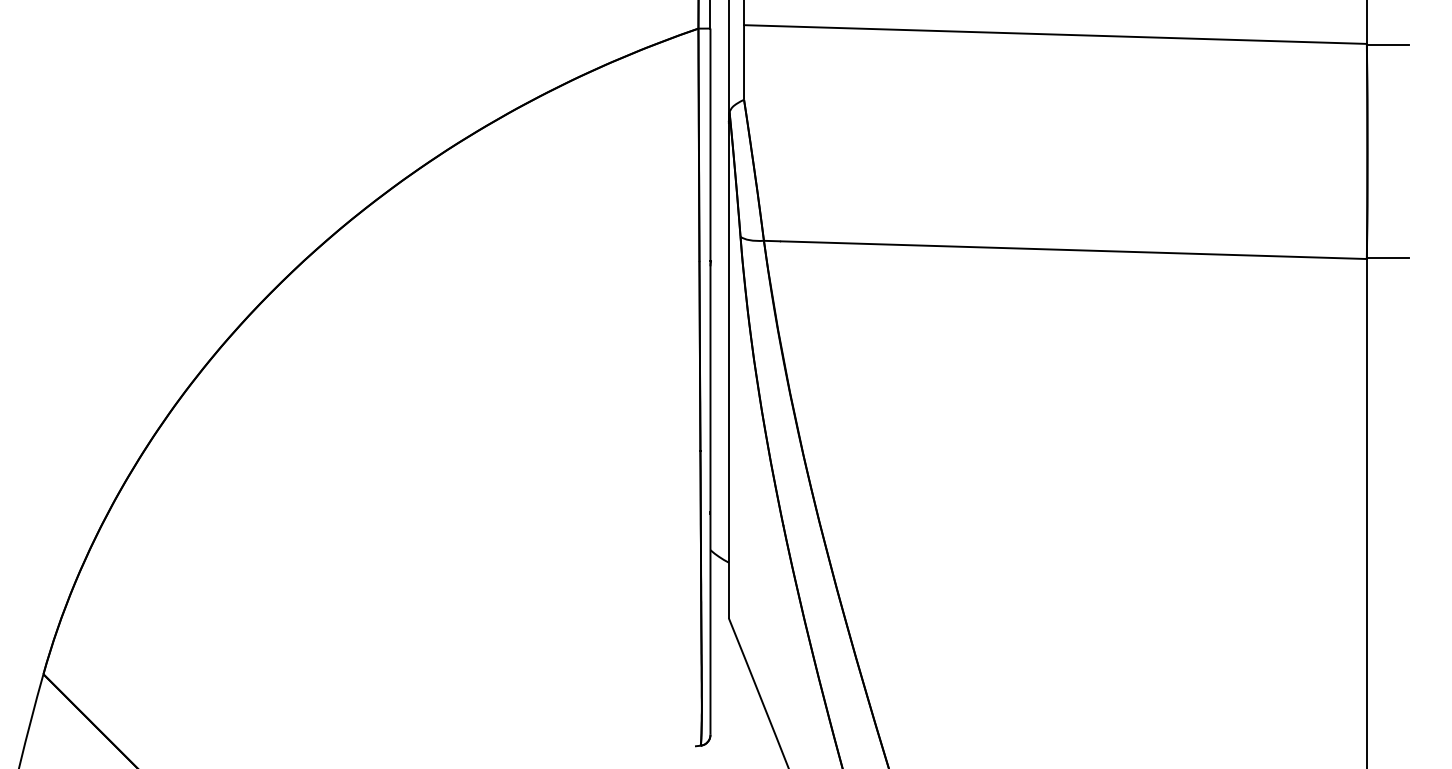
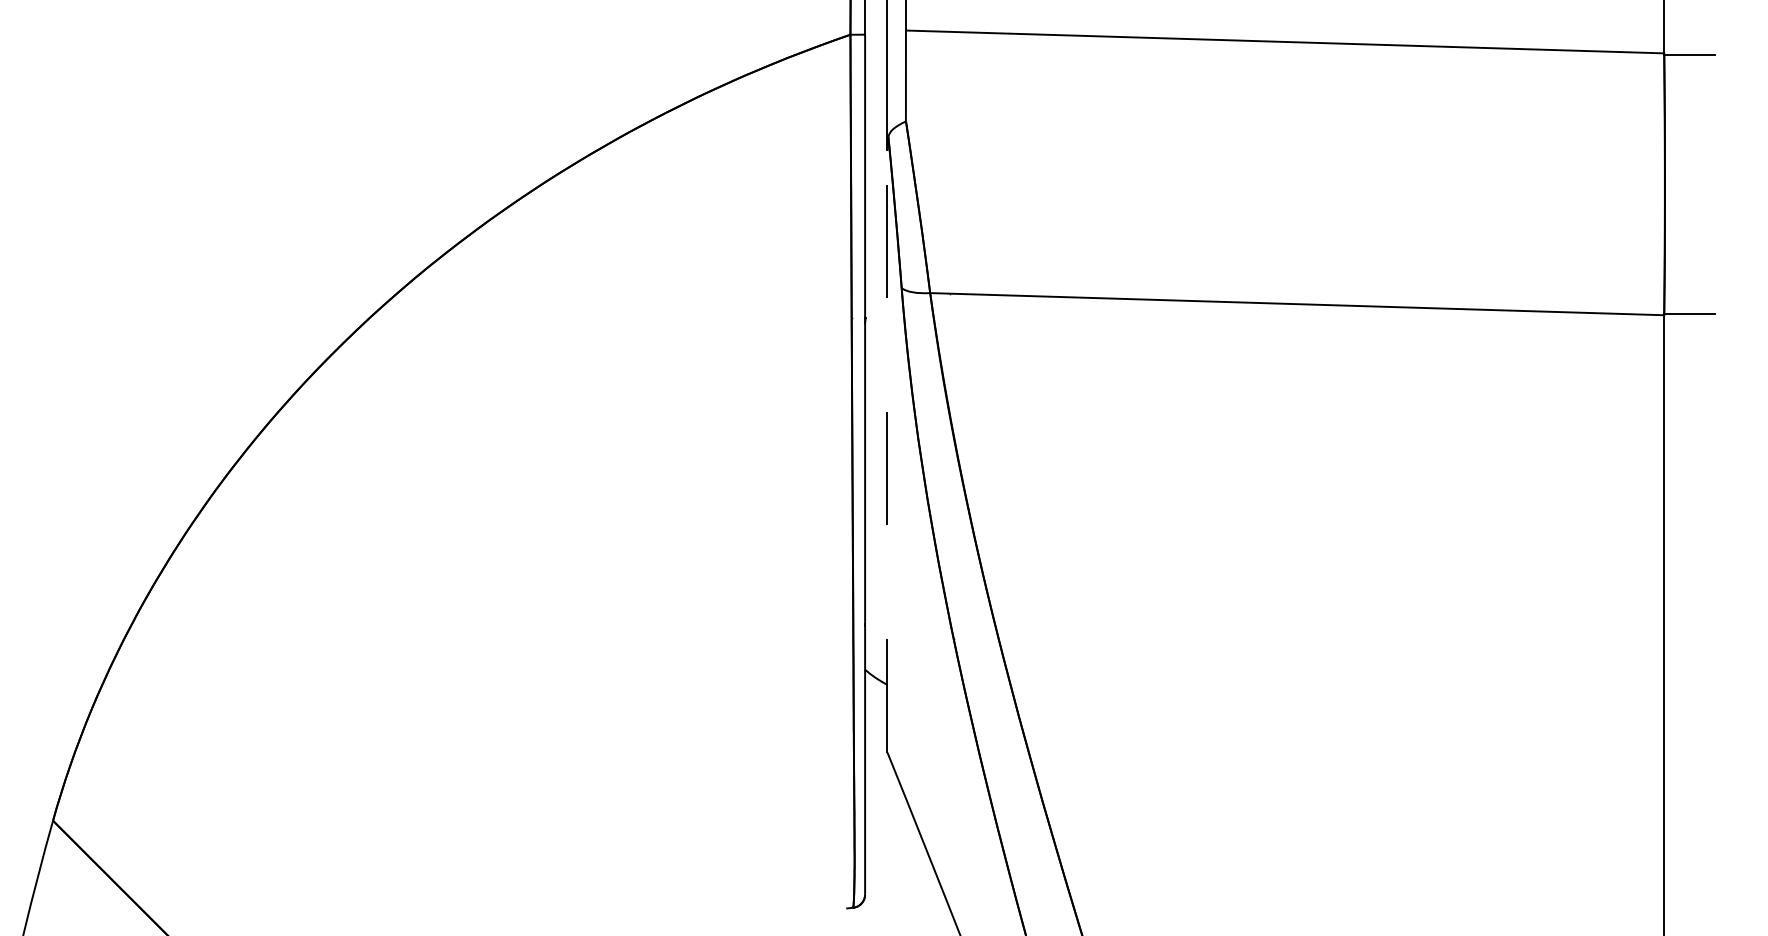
line: (728, 370) -> (887, 451), solid -> dashed

